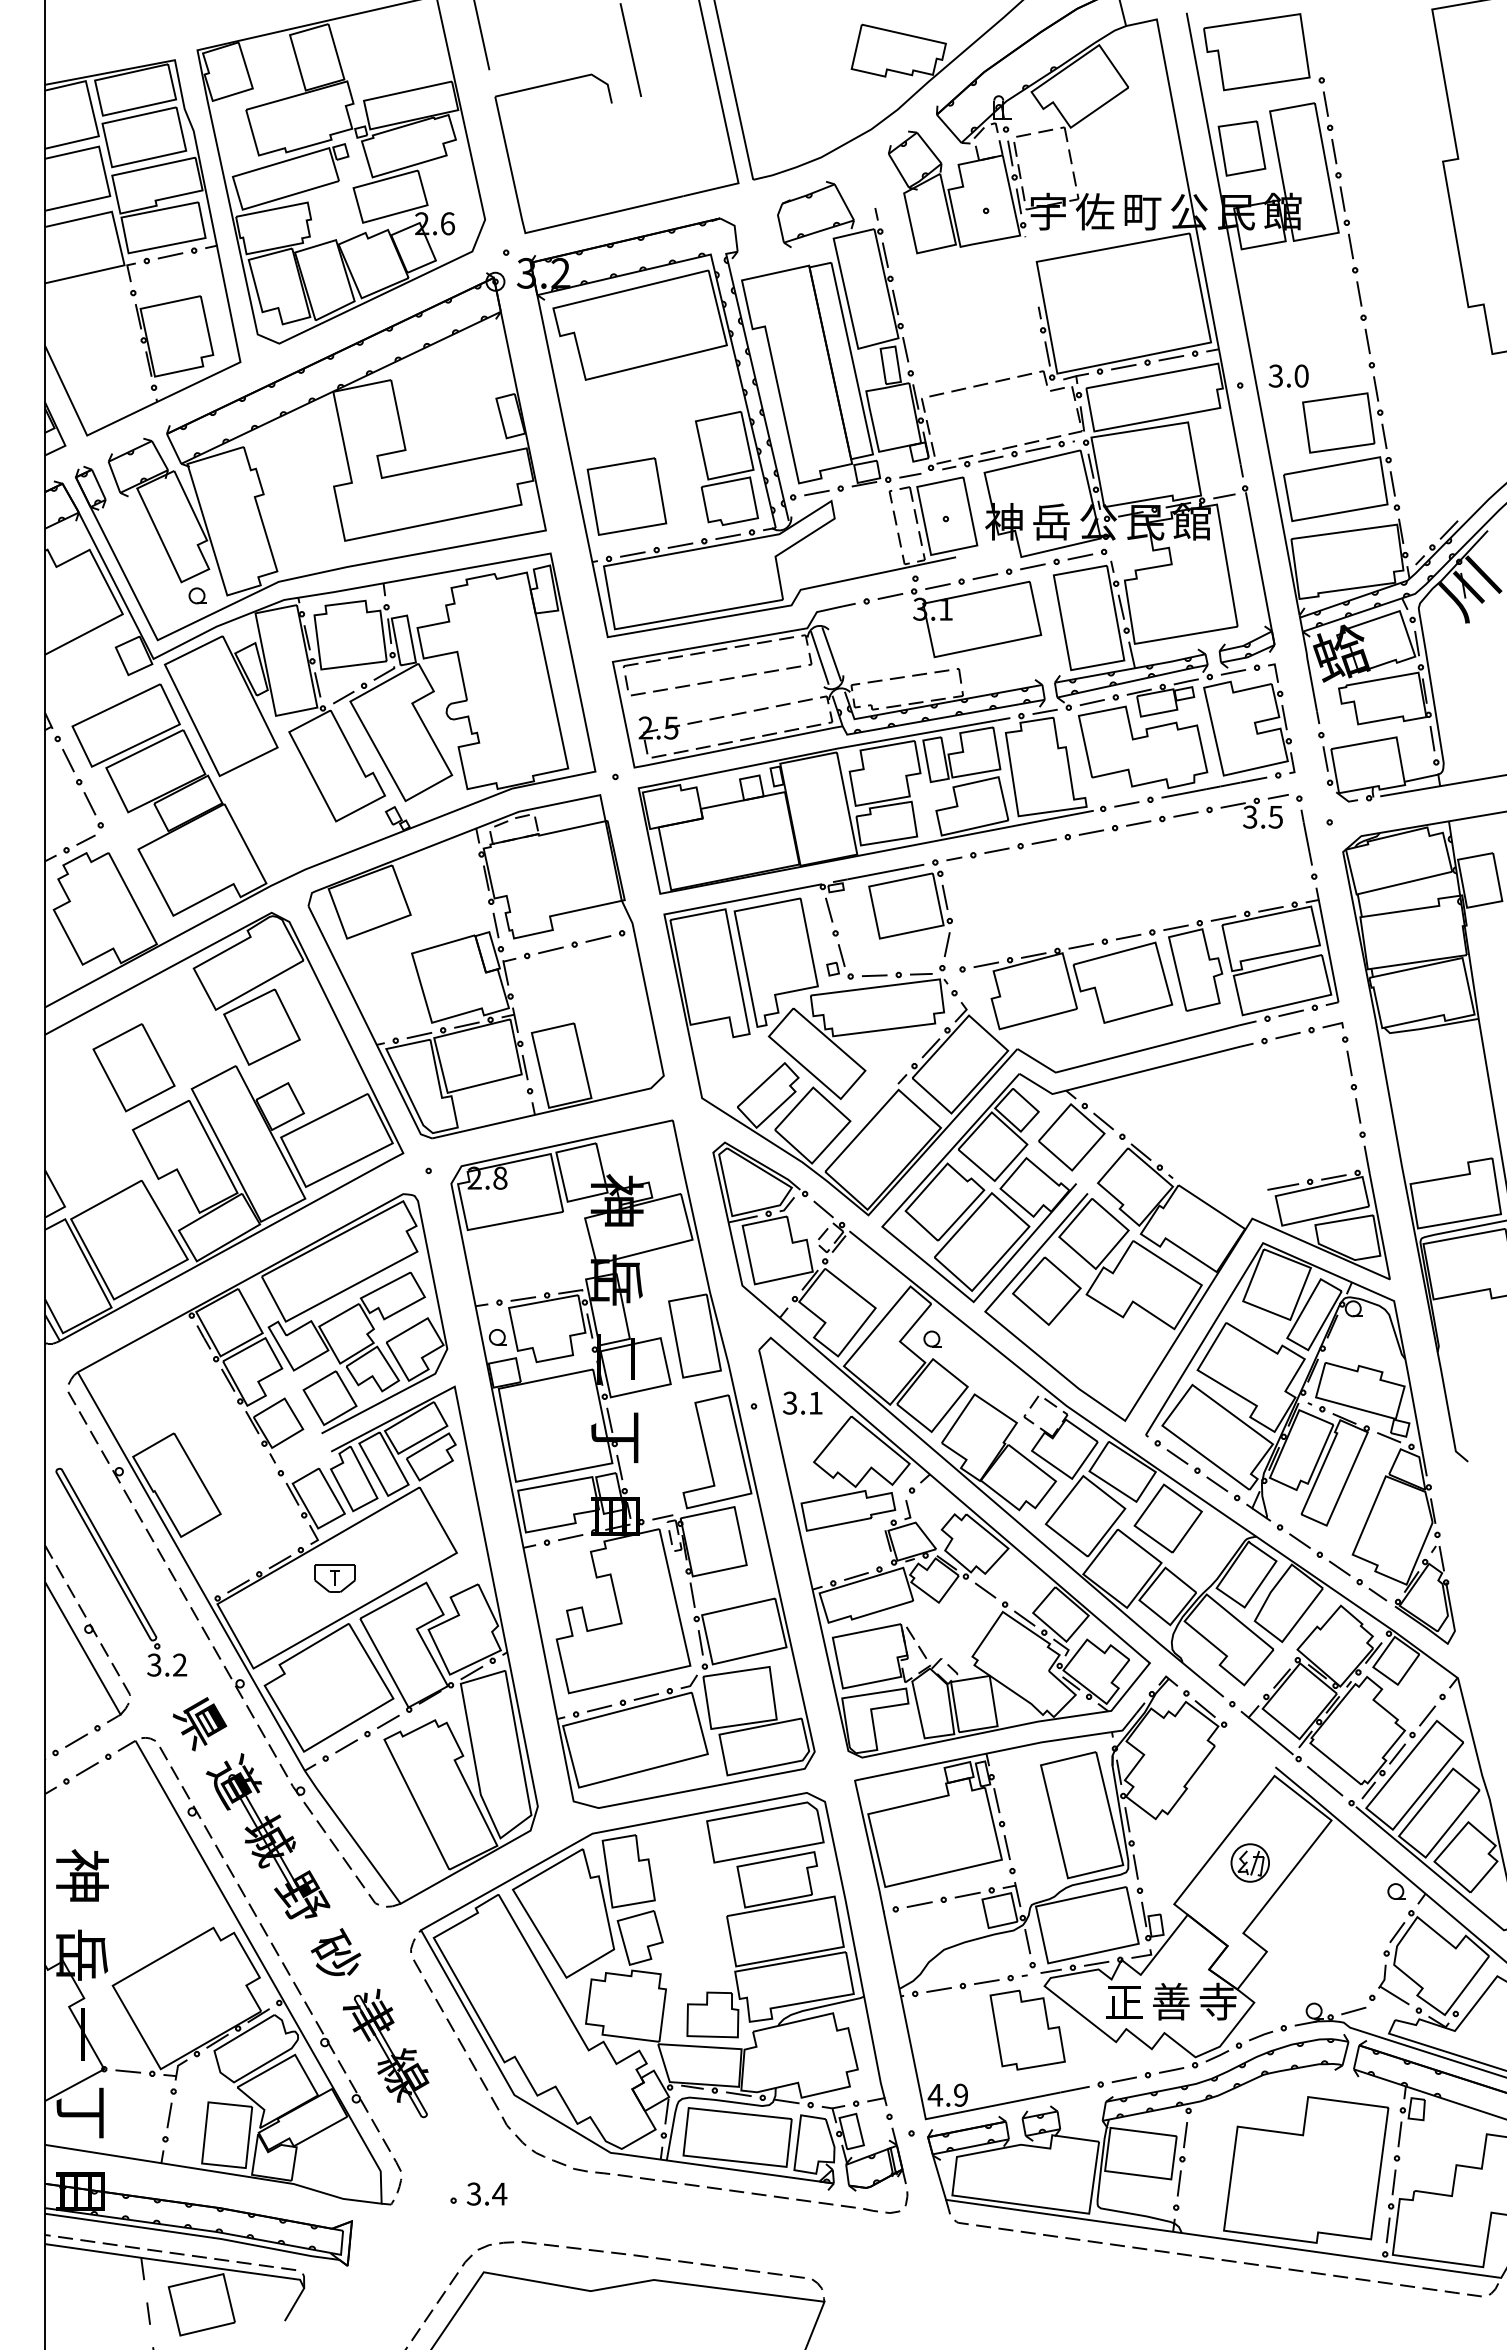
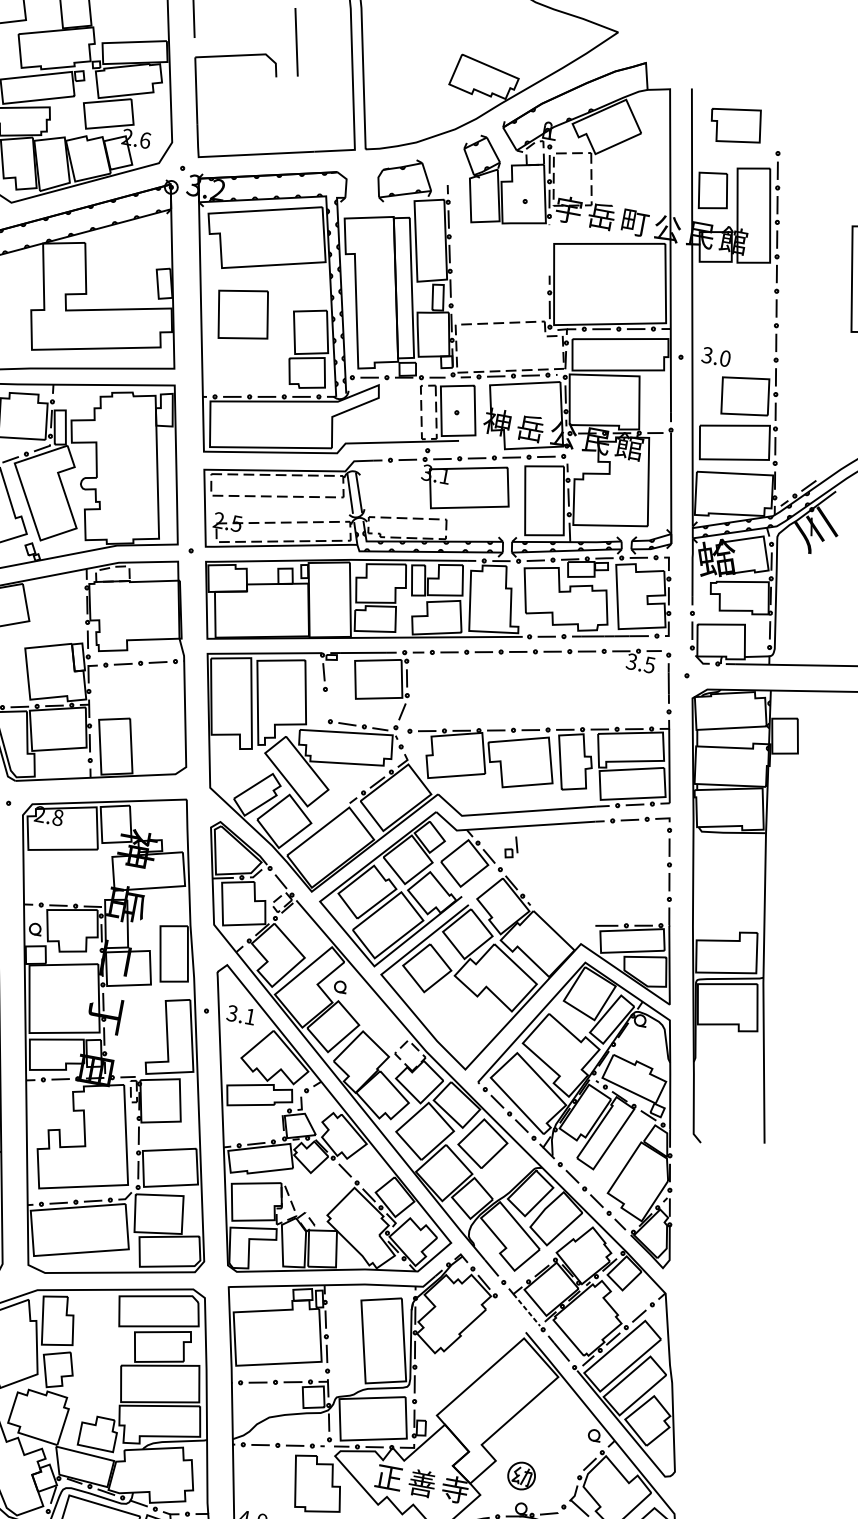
part: (1256, 52) -> (735, 125), size x0.7
text: (1094, 211) -> (601, 216), 佐 -> 岳
part: (626, 496) -> (242, 314), moved
part: (835, 960) -> (511, 847), moved
line: (1271, 1736) -> (527, 1310), solid -> dashed
part: (1249, 1862) -> (521, 1475), moved

